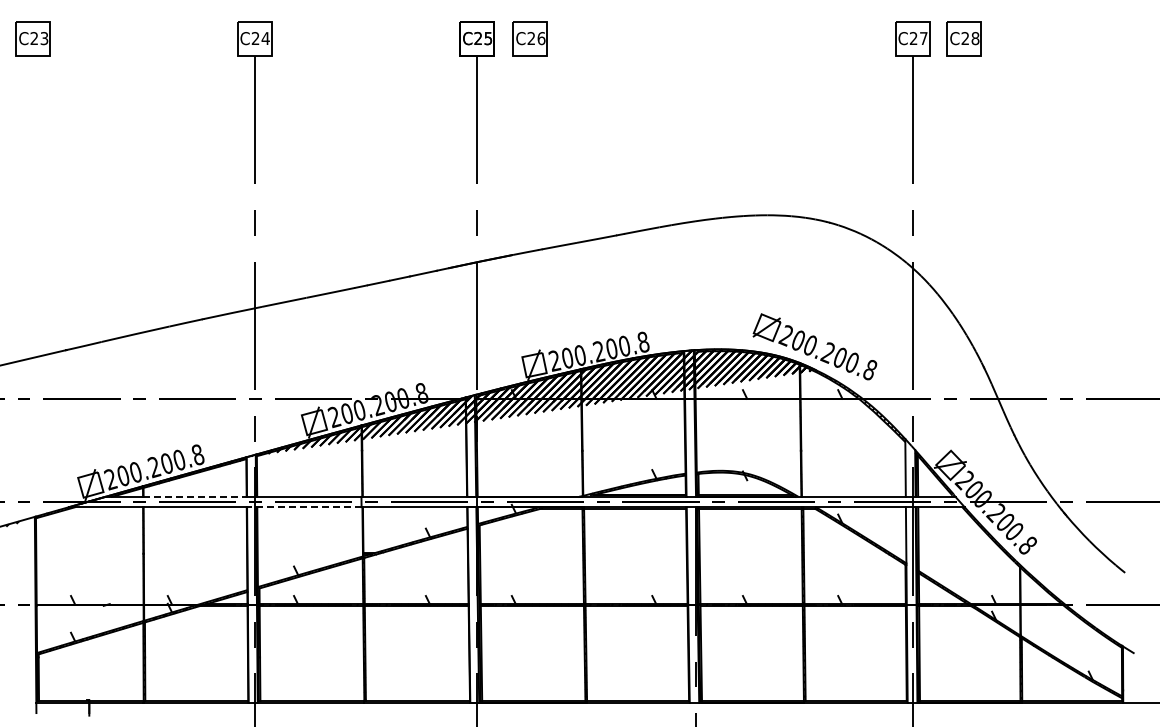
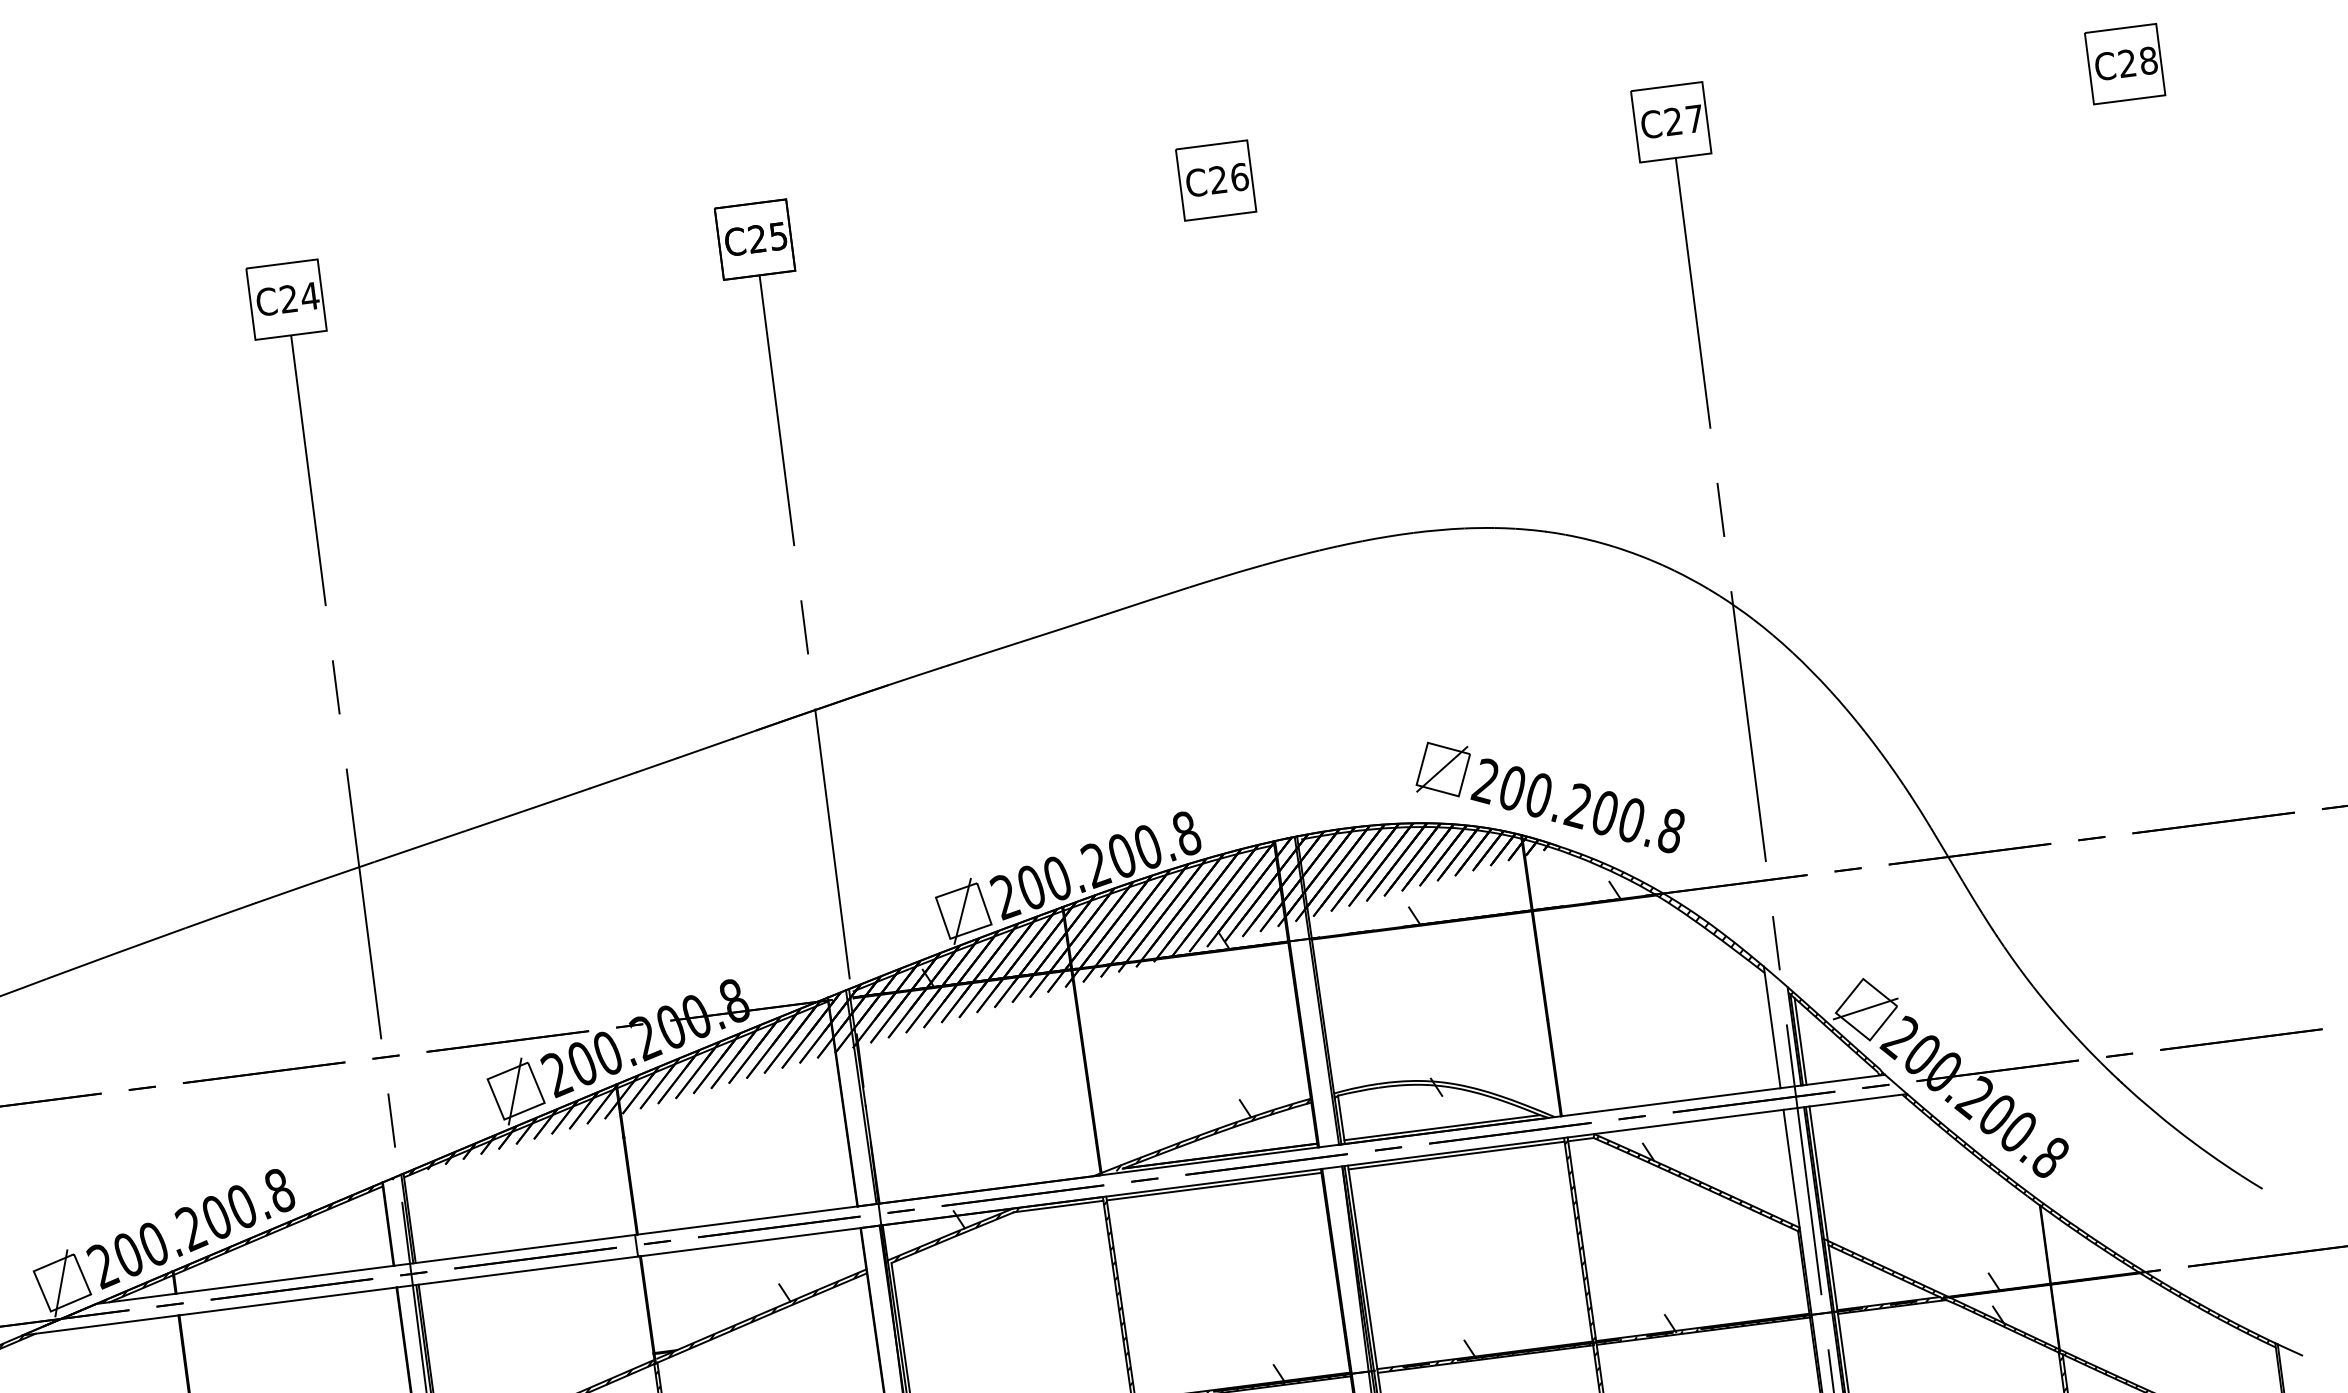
part: (529, 38) -> (1214, 180), moved
part: (963, 38) -> (2123, 63), moved
line: (195, 496) -> (285, 1278), dashed -> solid
line: (304, 507) -> (518, 1272), dashed -> solid

